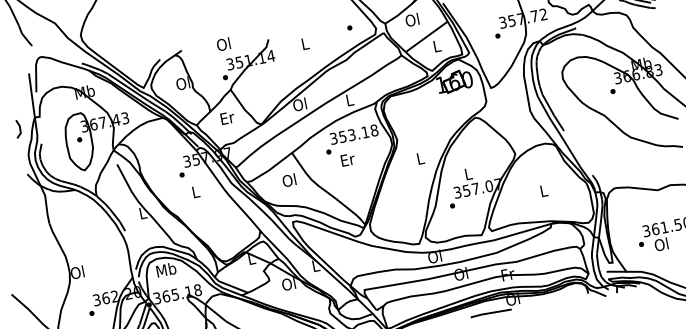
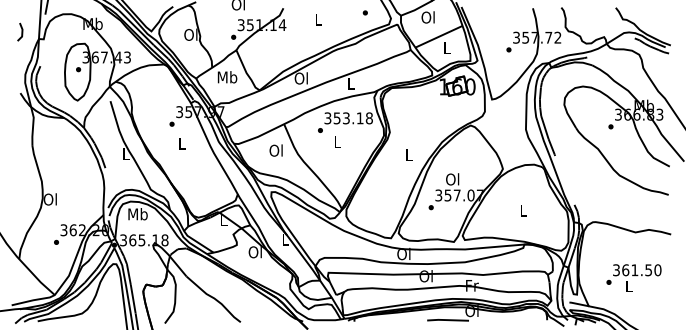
text: (227, 118) -> (227, 77), Er -> Mb
line: (19, 128) -> (21, 31), moved
text: (347, 159) -> (337, 141), Er -> L
text: (467, 174) -> (452, 179), L -> Ol
text: (660, 244) -> (627, 286), Ol -> L

